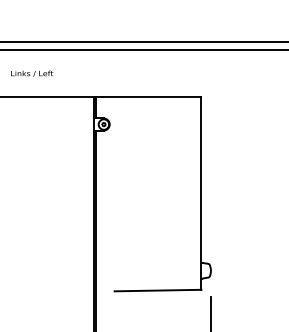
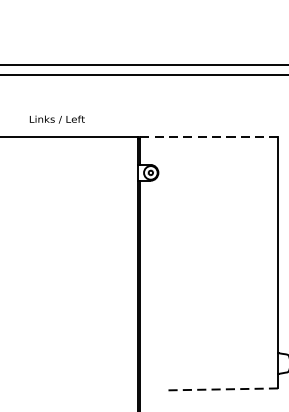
text: (32, 73) -> (57, 119), moved
line: (148, 97) -> (209, 137), solid -> dashed
line: (157, 290) -> (220, 389), solid -> dashed

